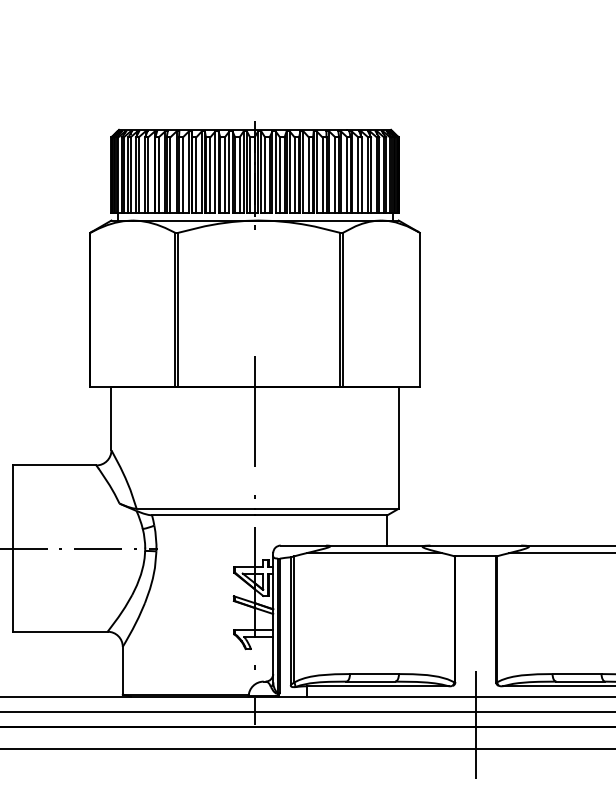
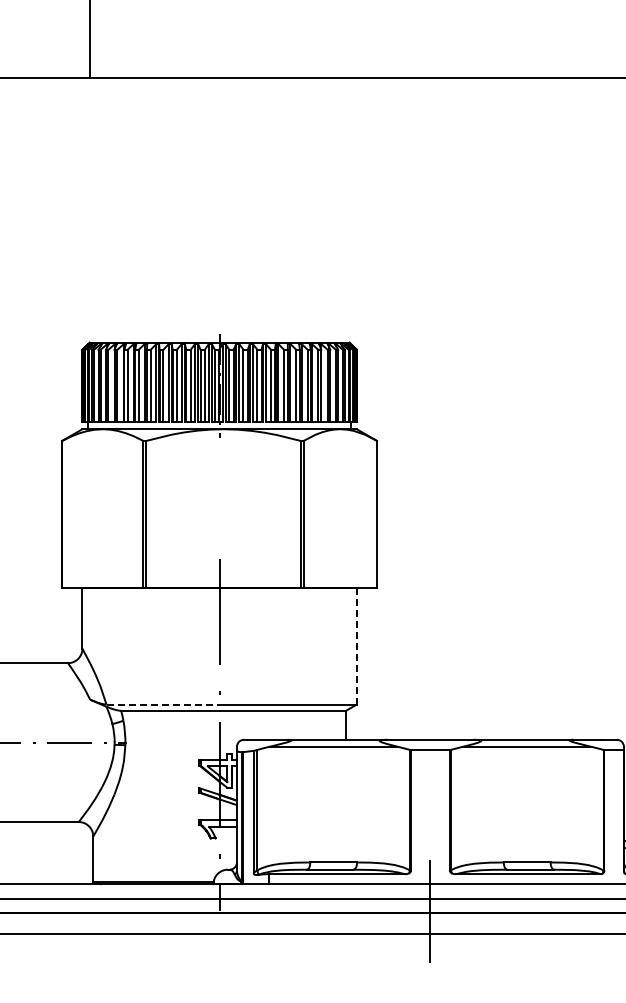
line: (398, 447) -> (356, 646), solid -> dashed
line: (196, 508) -> (163, 704), solid -> dashed

